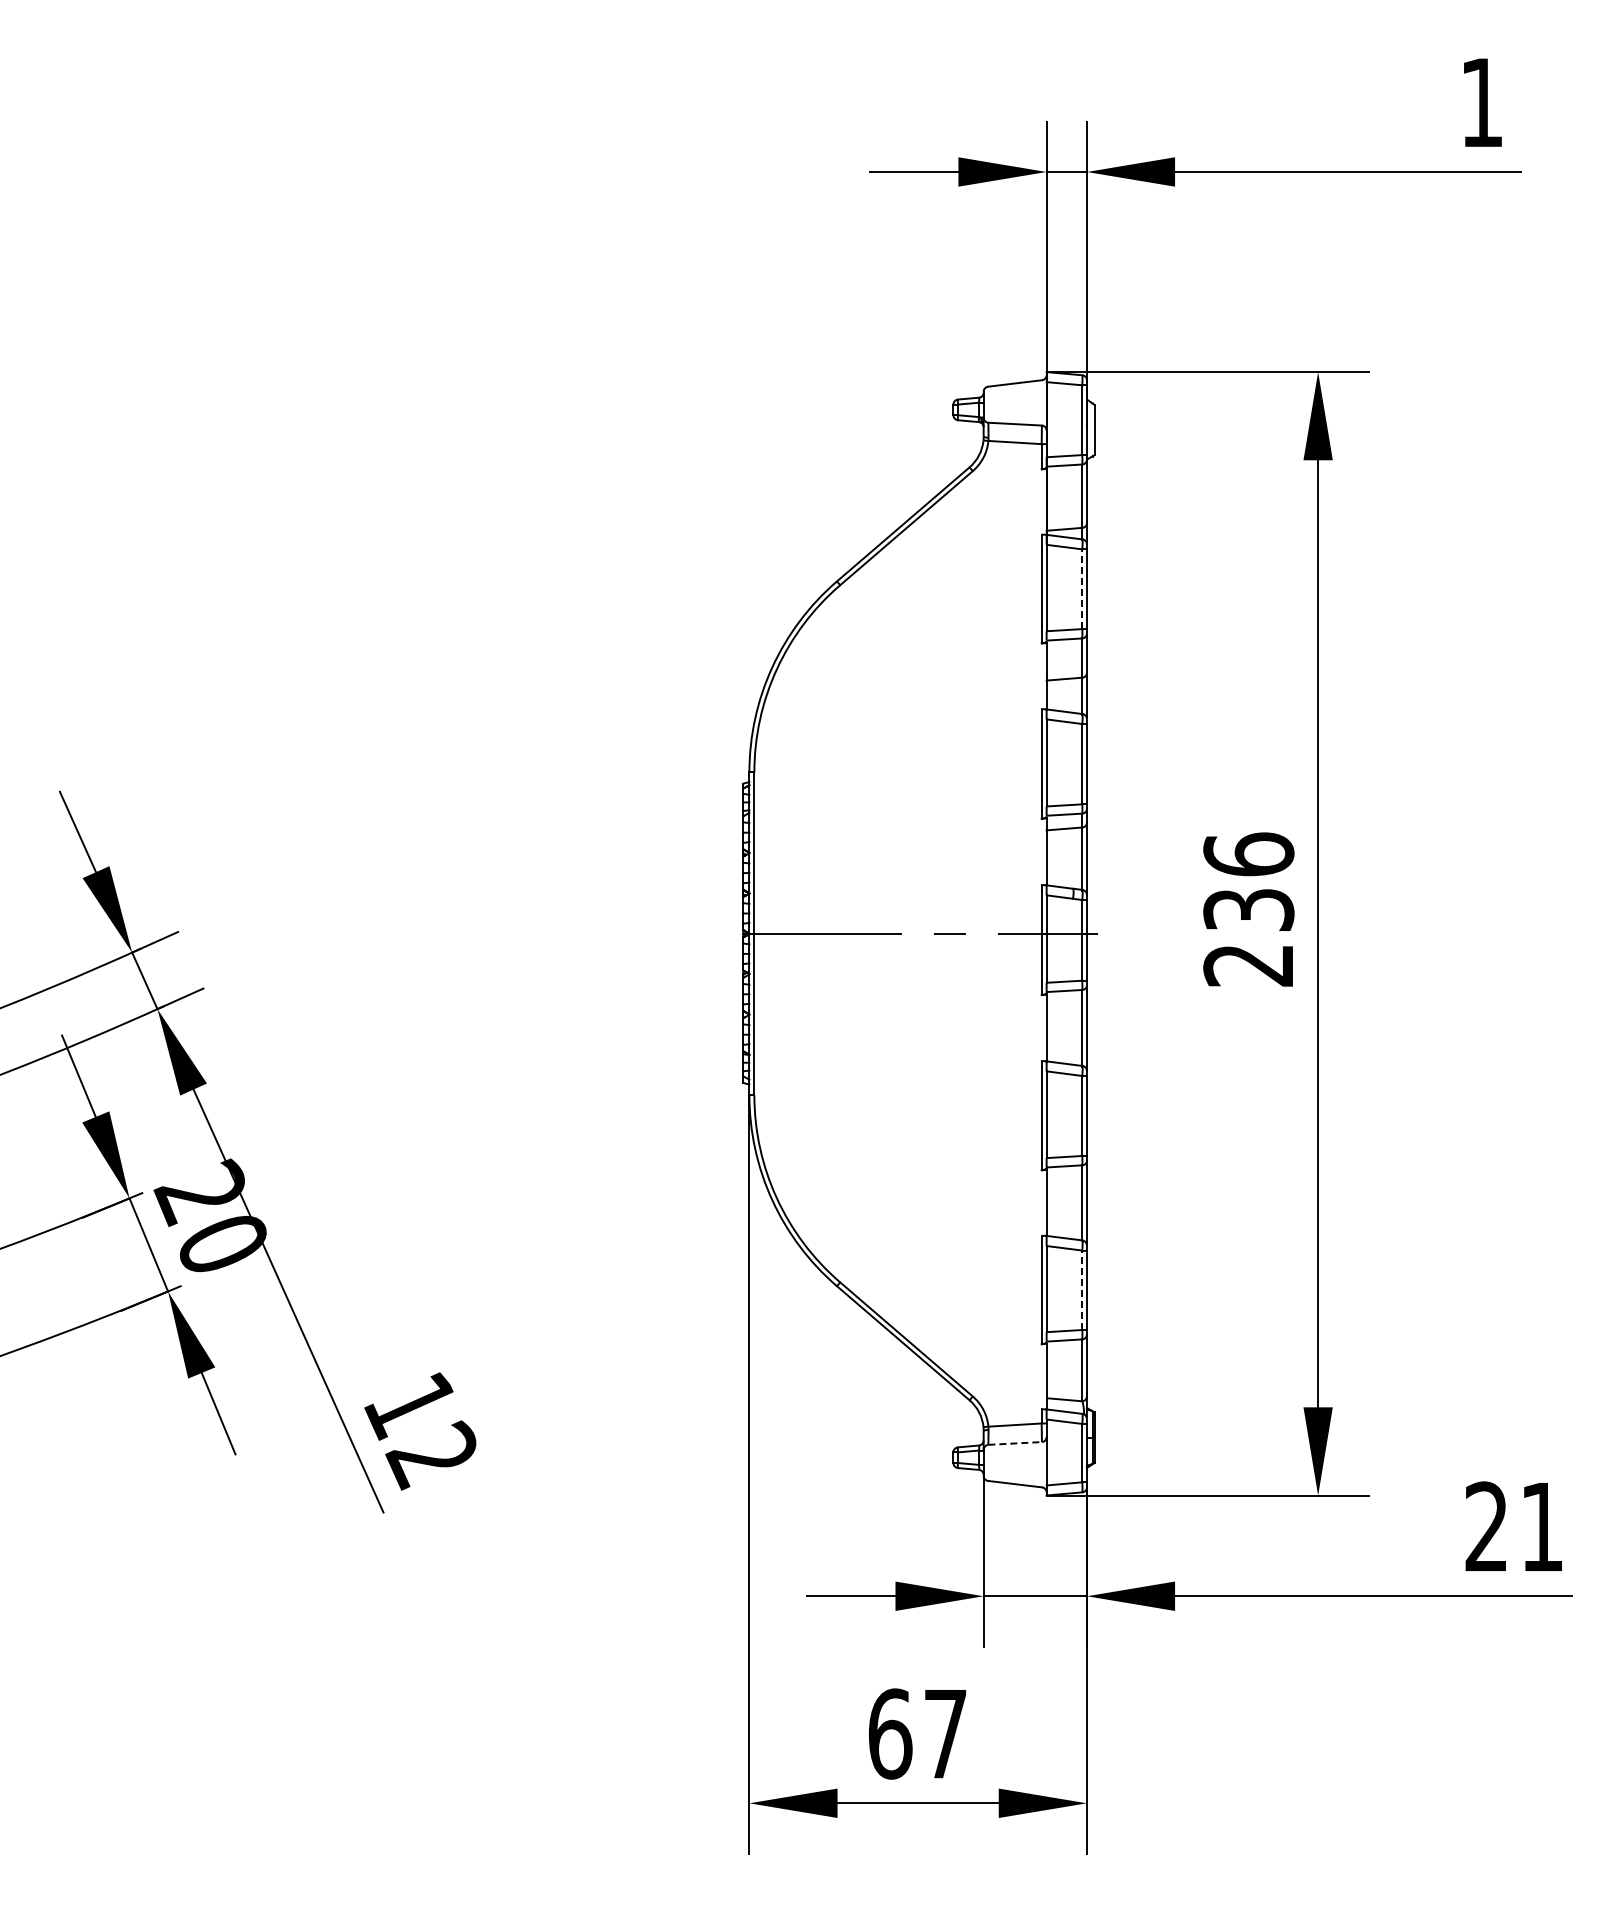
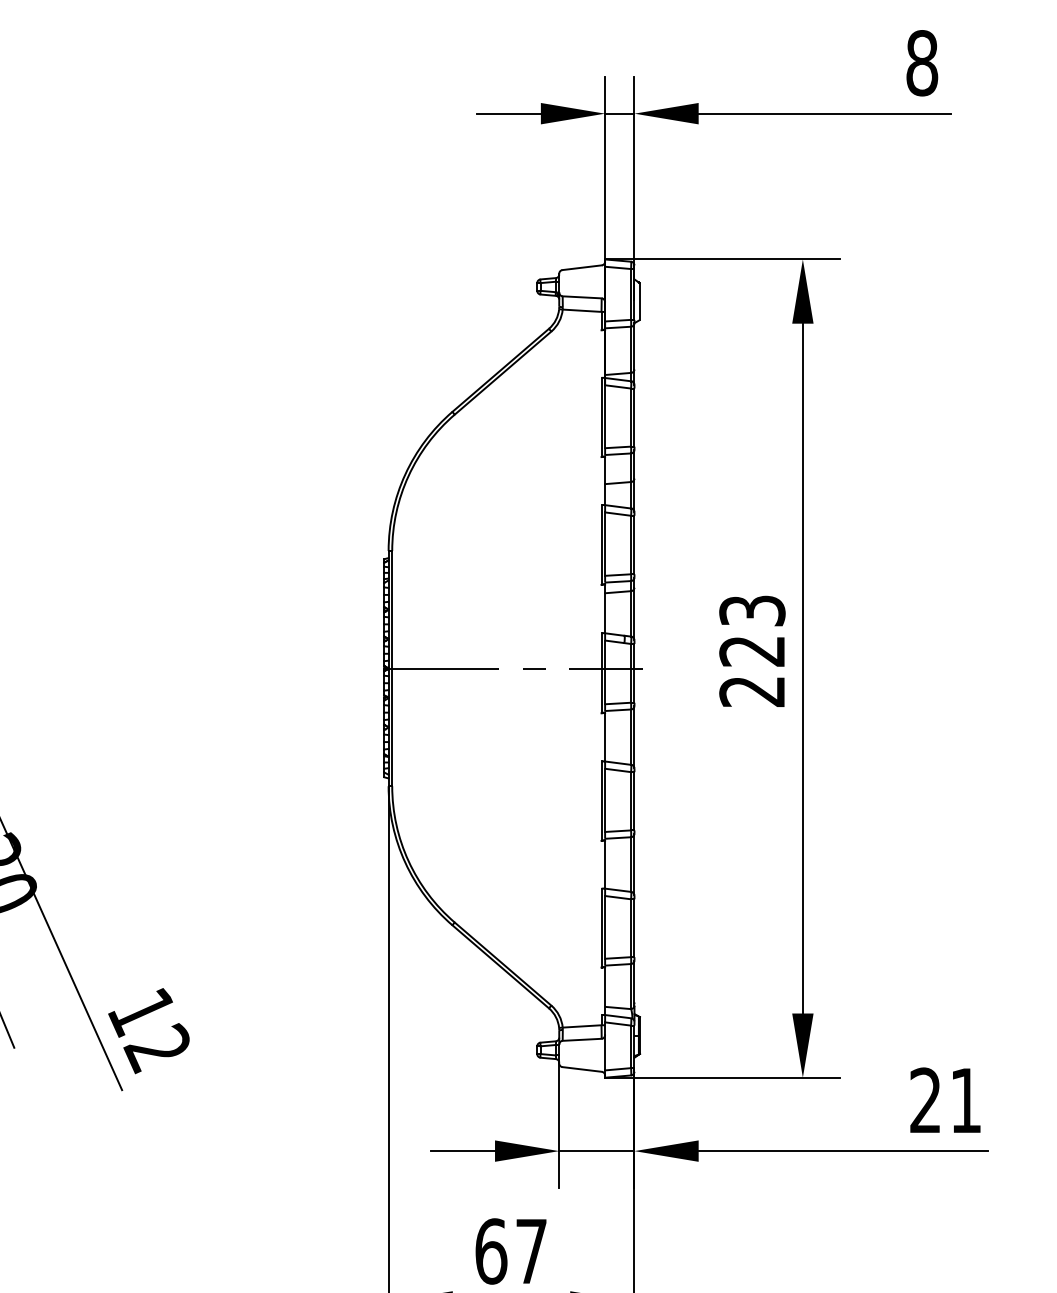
text: (1481, 102) -> (921, 63), 1 -> 8
line: (1082, 589) -> (631, 417), dashed -> solid
text: (1248, 881) -> (752, 630), 236 -> 223
line: (1082, 1290) -> (631, 928), dashed -> solid
line: (1015, 1443) -> (582, 1039), dashed -> solid

